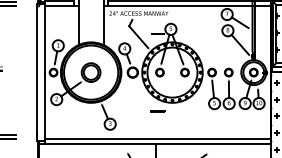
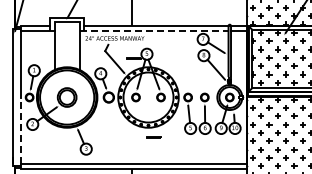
line: (178, 5) -> (154, 30), solid -> dashed
line: (45, 105) -> (21, 130), solid -> dashed
line: (157, 111) -> (153, 137), moved

